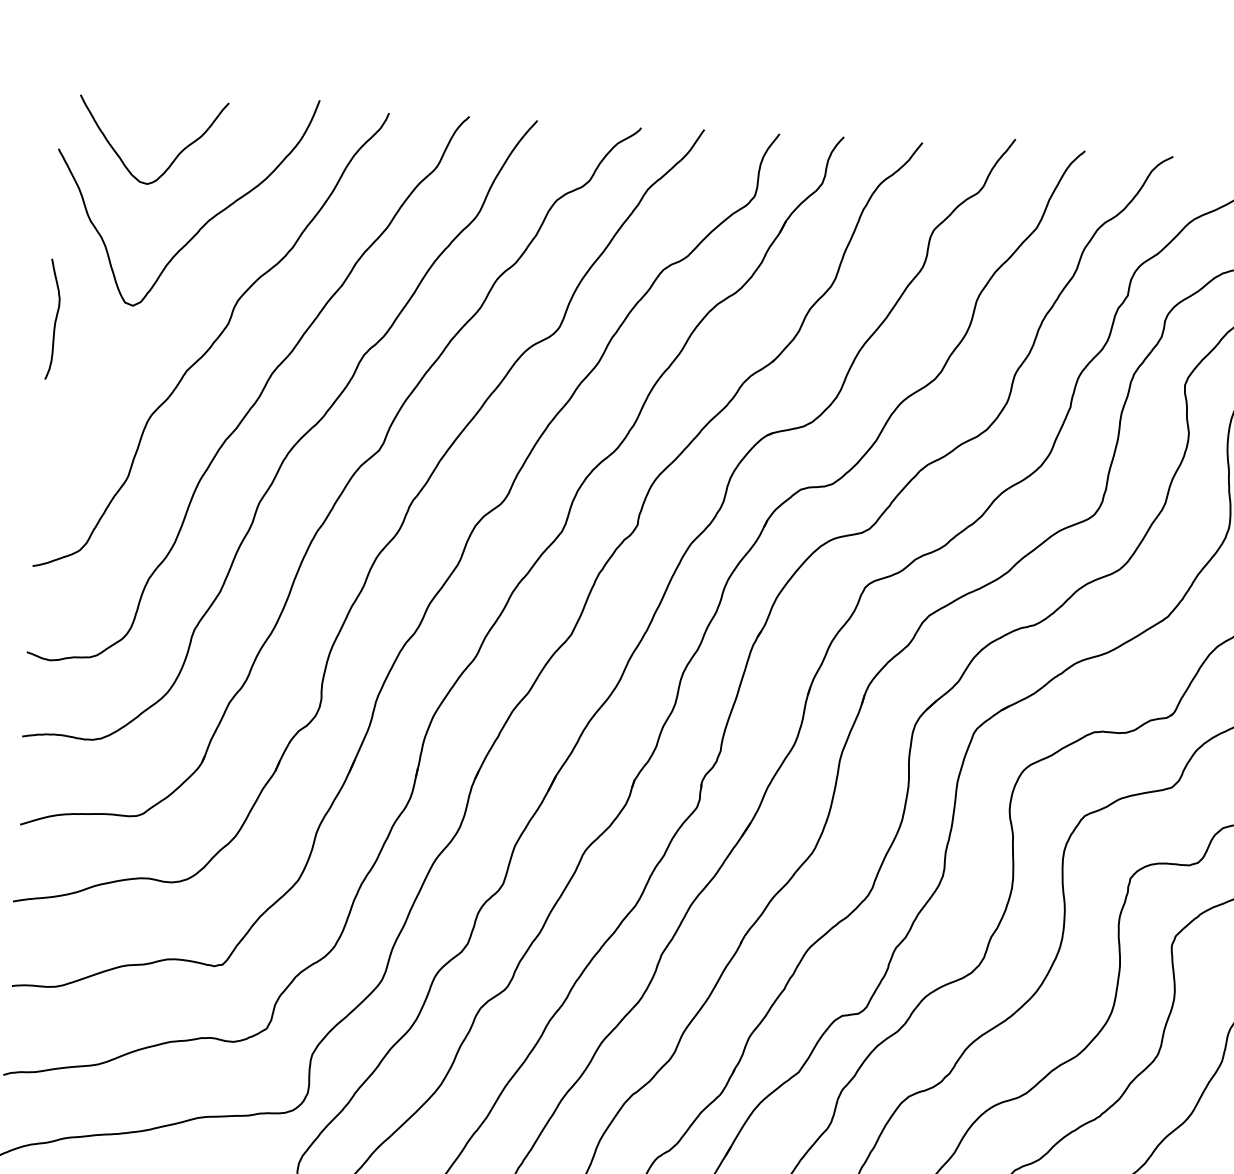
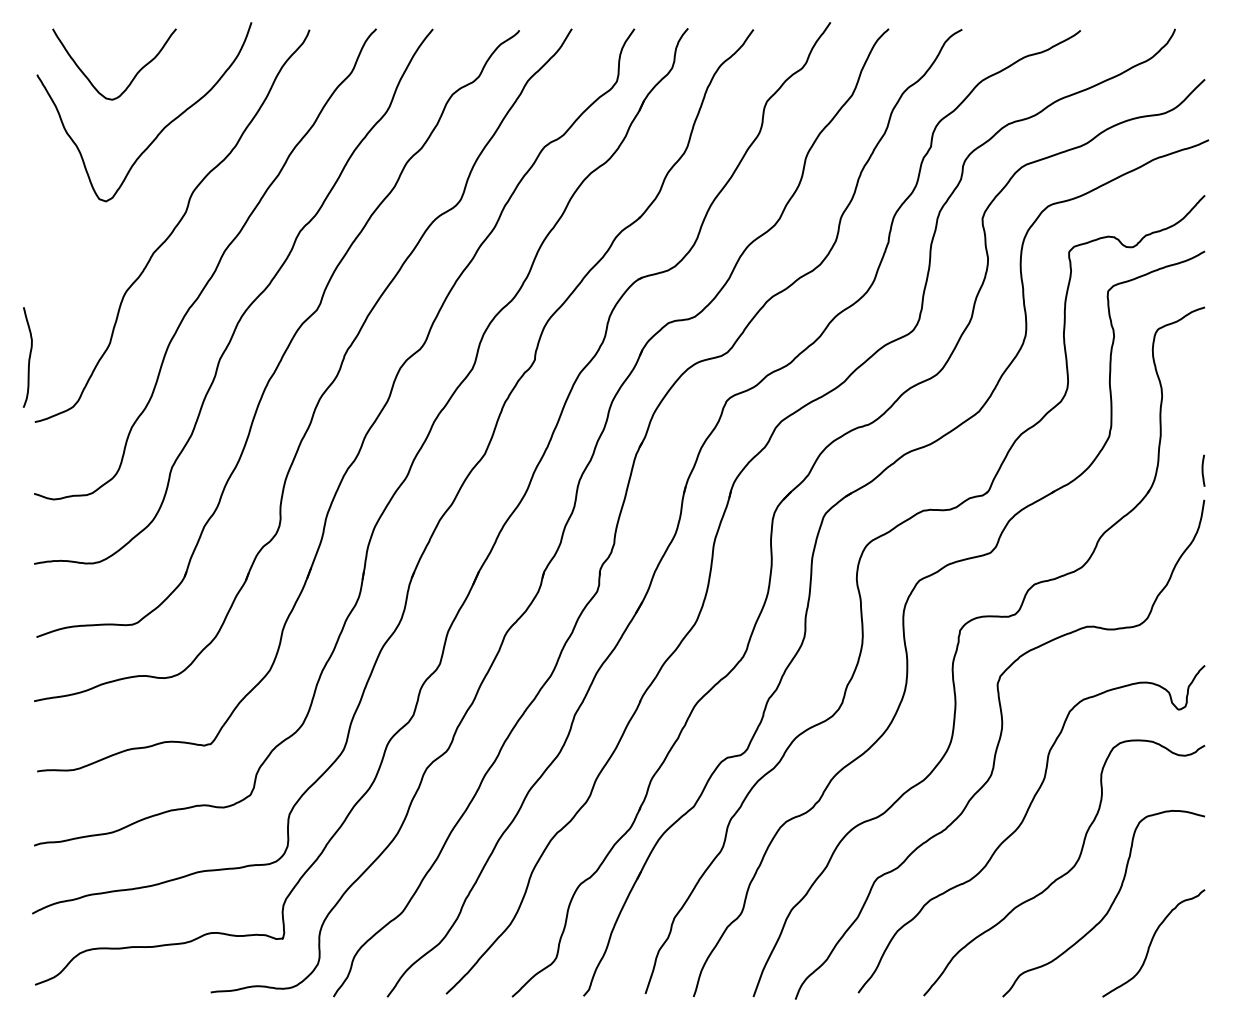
curve: (54, 319) -> (28, 357), moved

